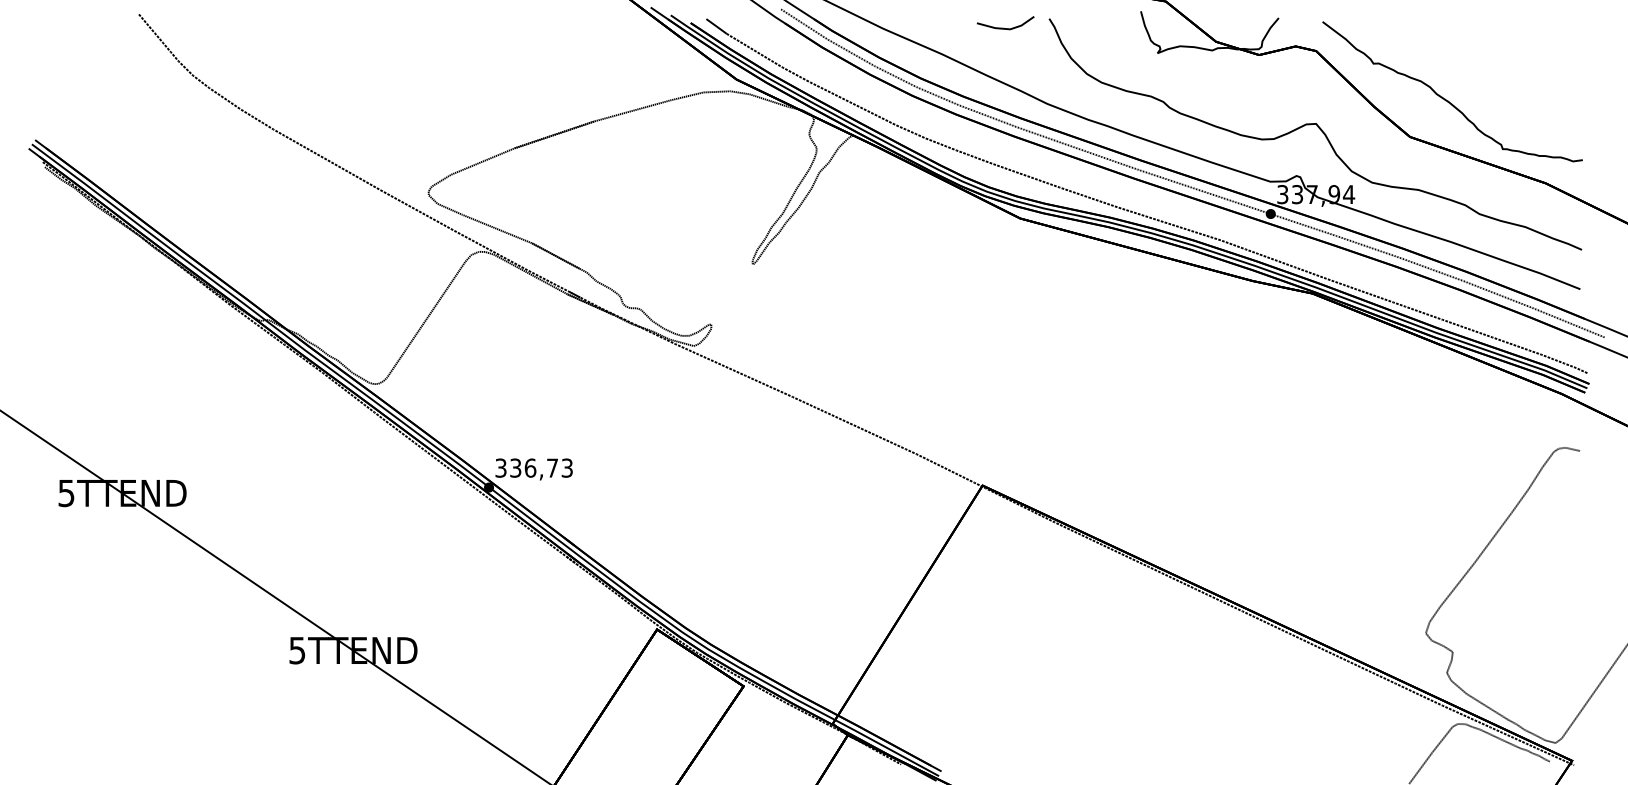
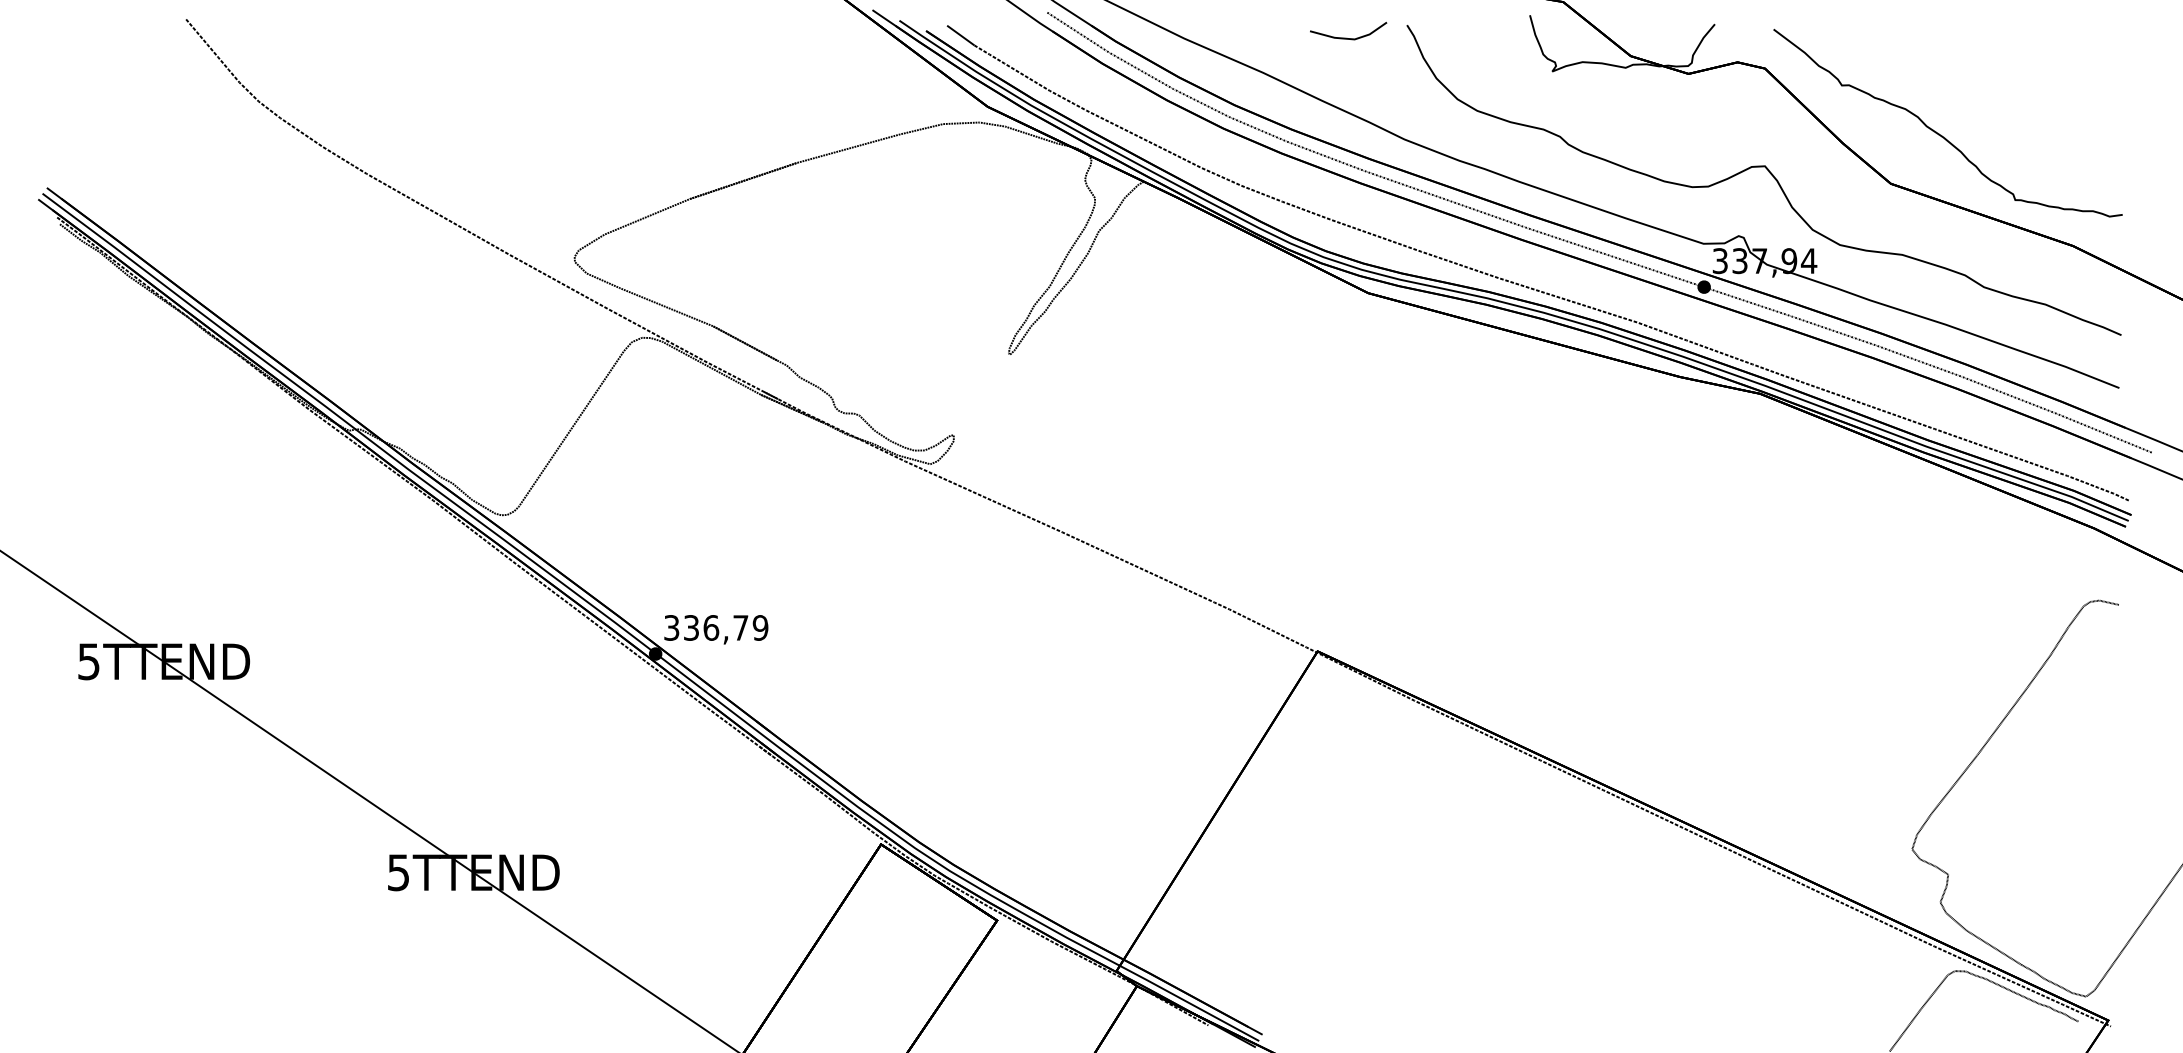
text: (567, 467) -> (760, 627), 336,73 -> 336,79

